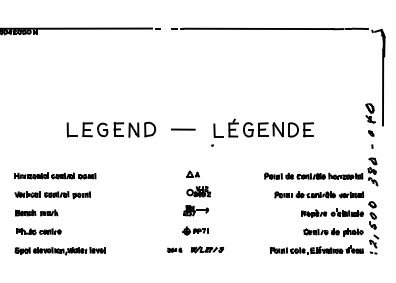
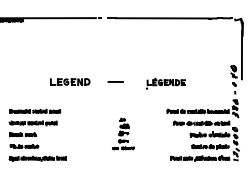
part: (110, 128) -> (69, 81), size x0.7
part: (262, 132) -> (165, 83), size x0.6
part: (195, 211) -> (123, 133), size x0.6

